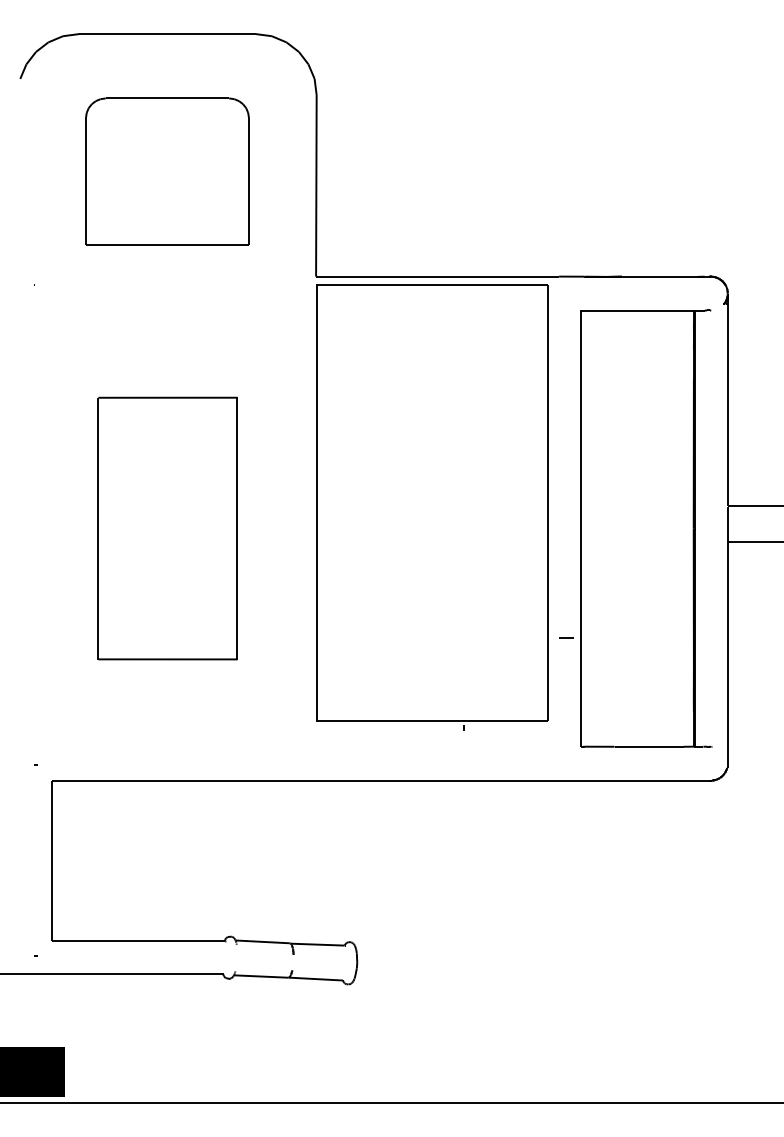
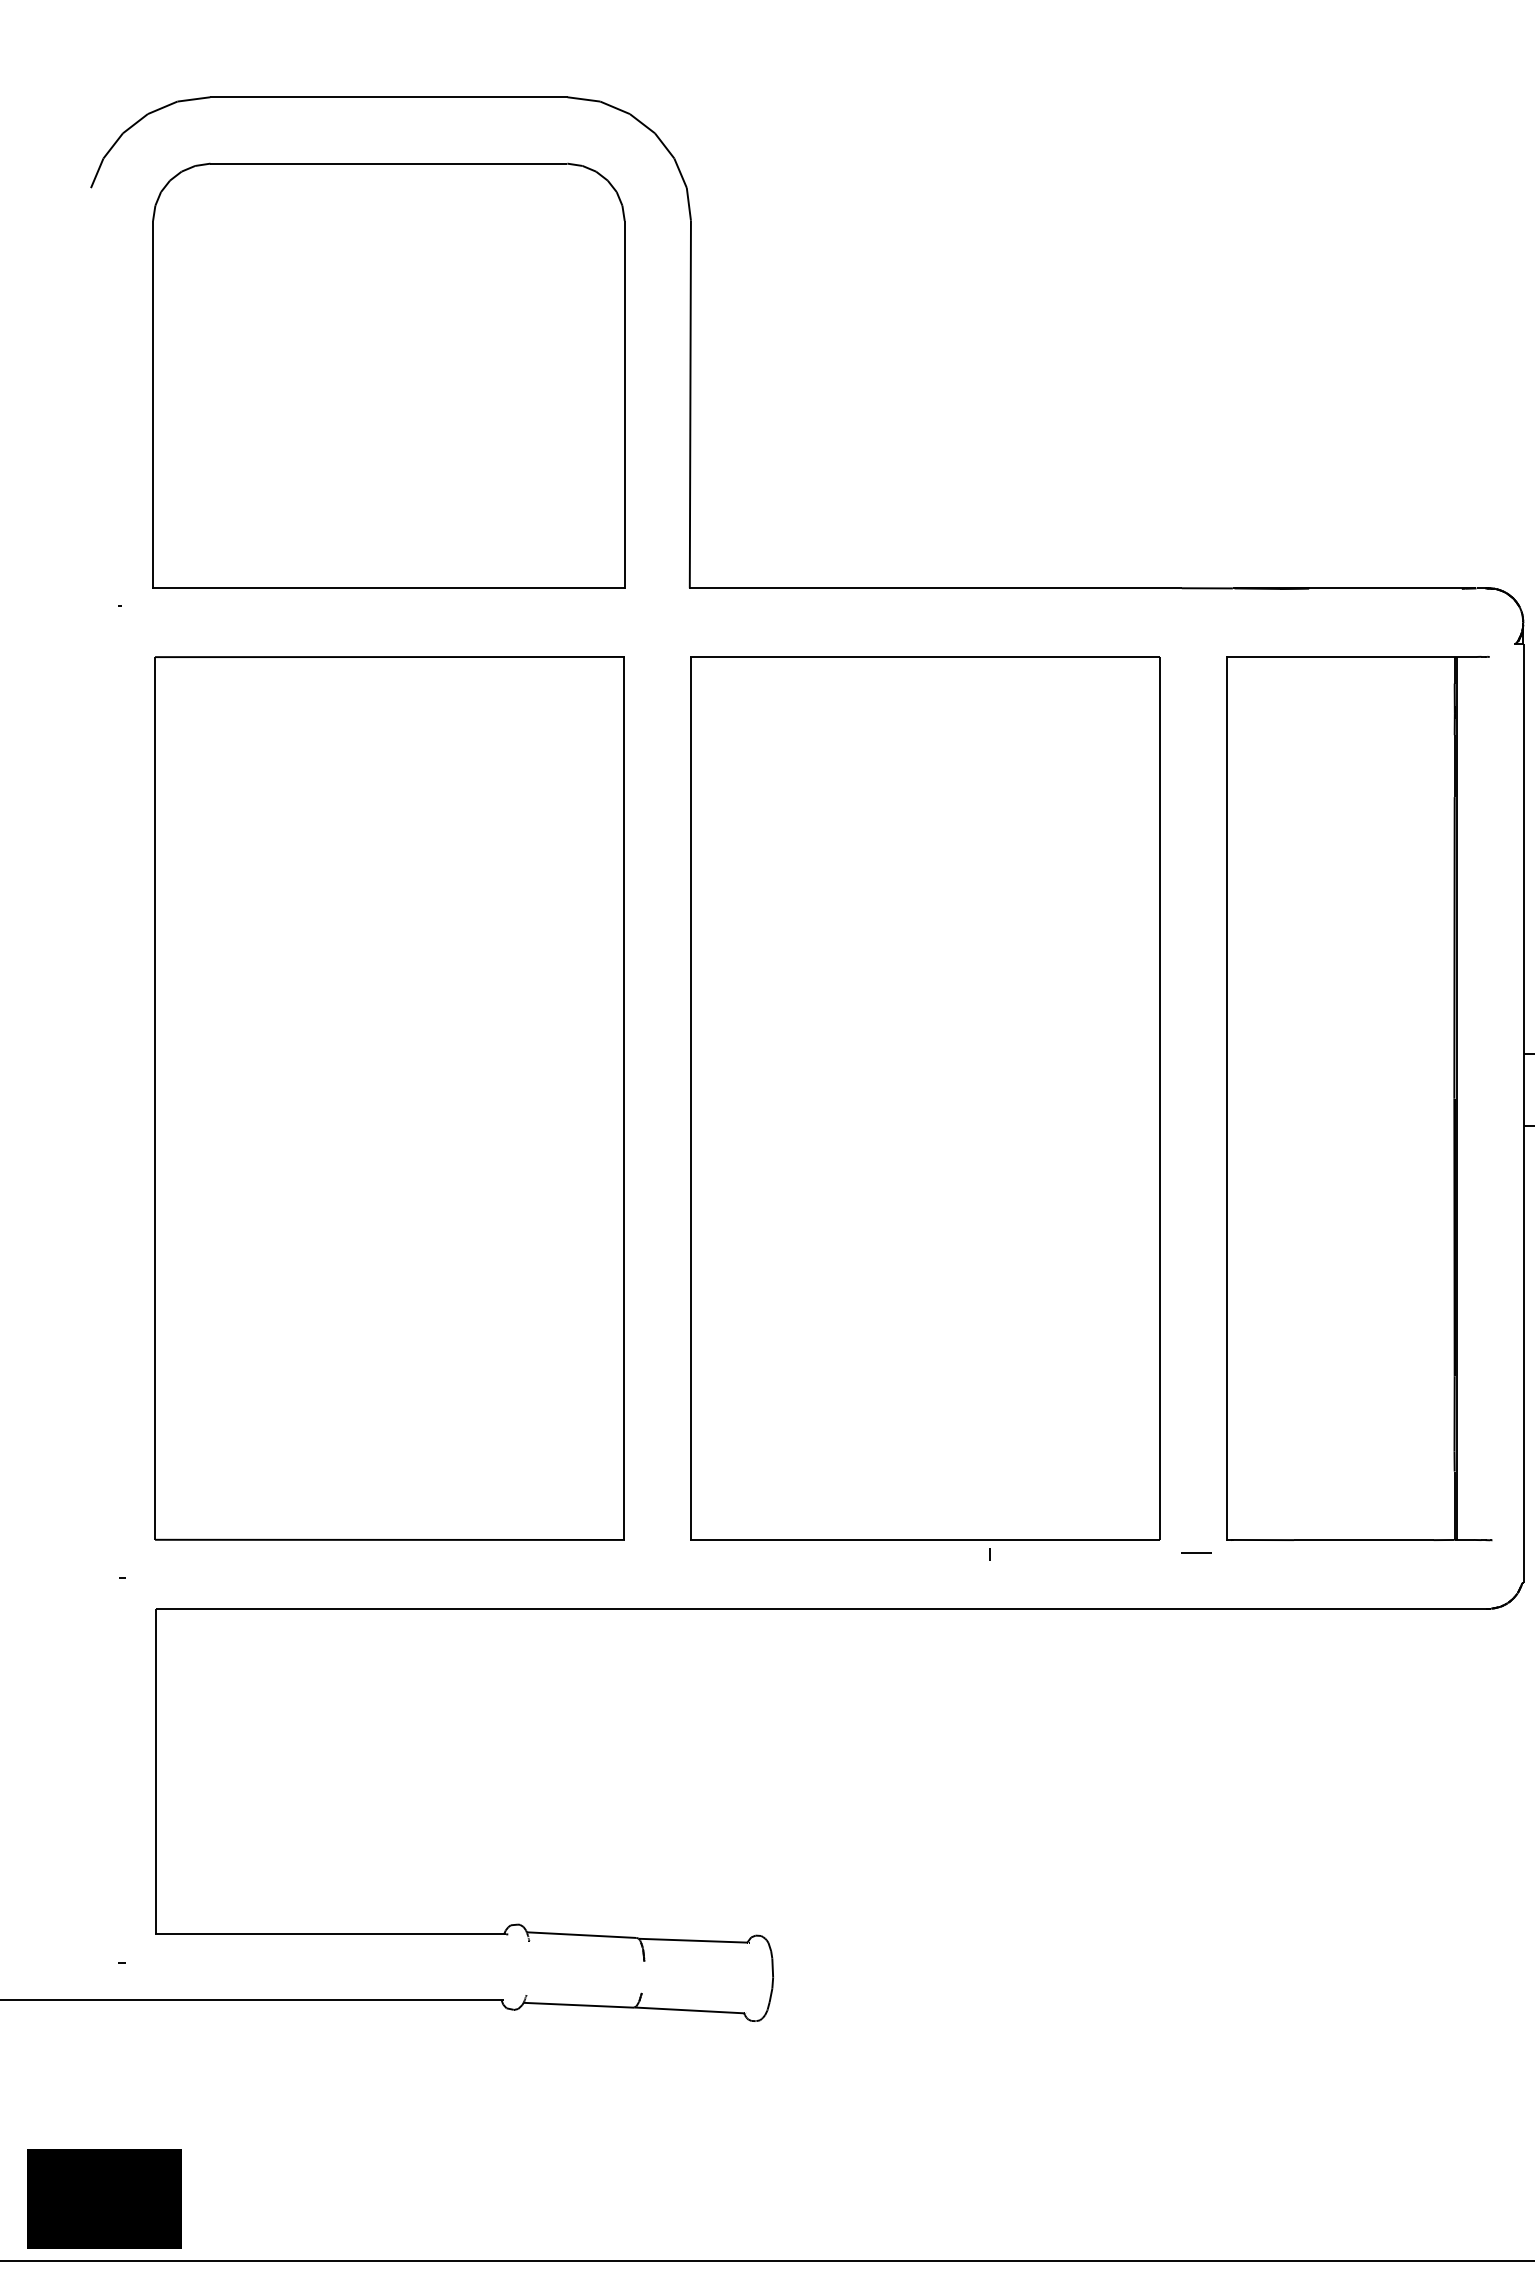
part: (167, 171) -> (388, 375), size x1.43
part: (432, 507) -> (925, 1108), moved
part: (167, 528) -> (388, 1098), size x1.67
line: (566, 637) -> (1196, 1551), moved

